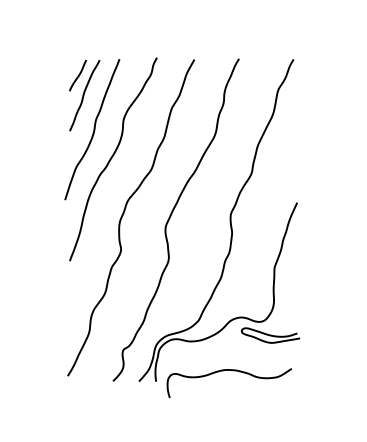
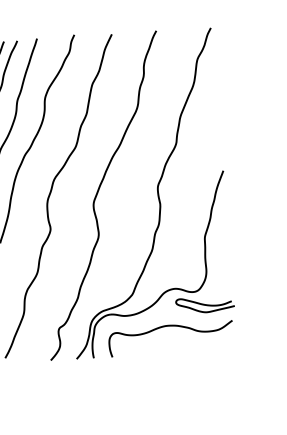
curve: (233, 371) -> (174, 326), moved

